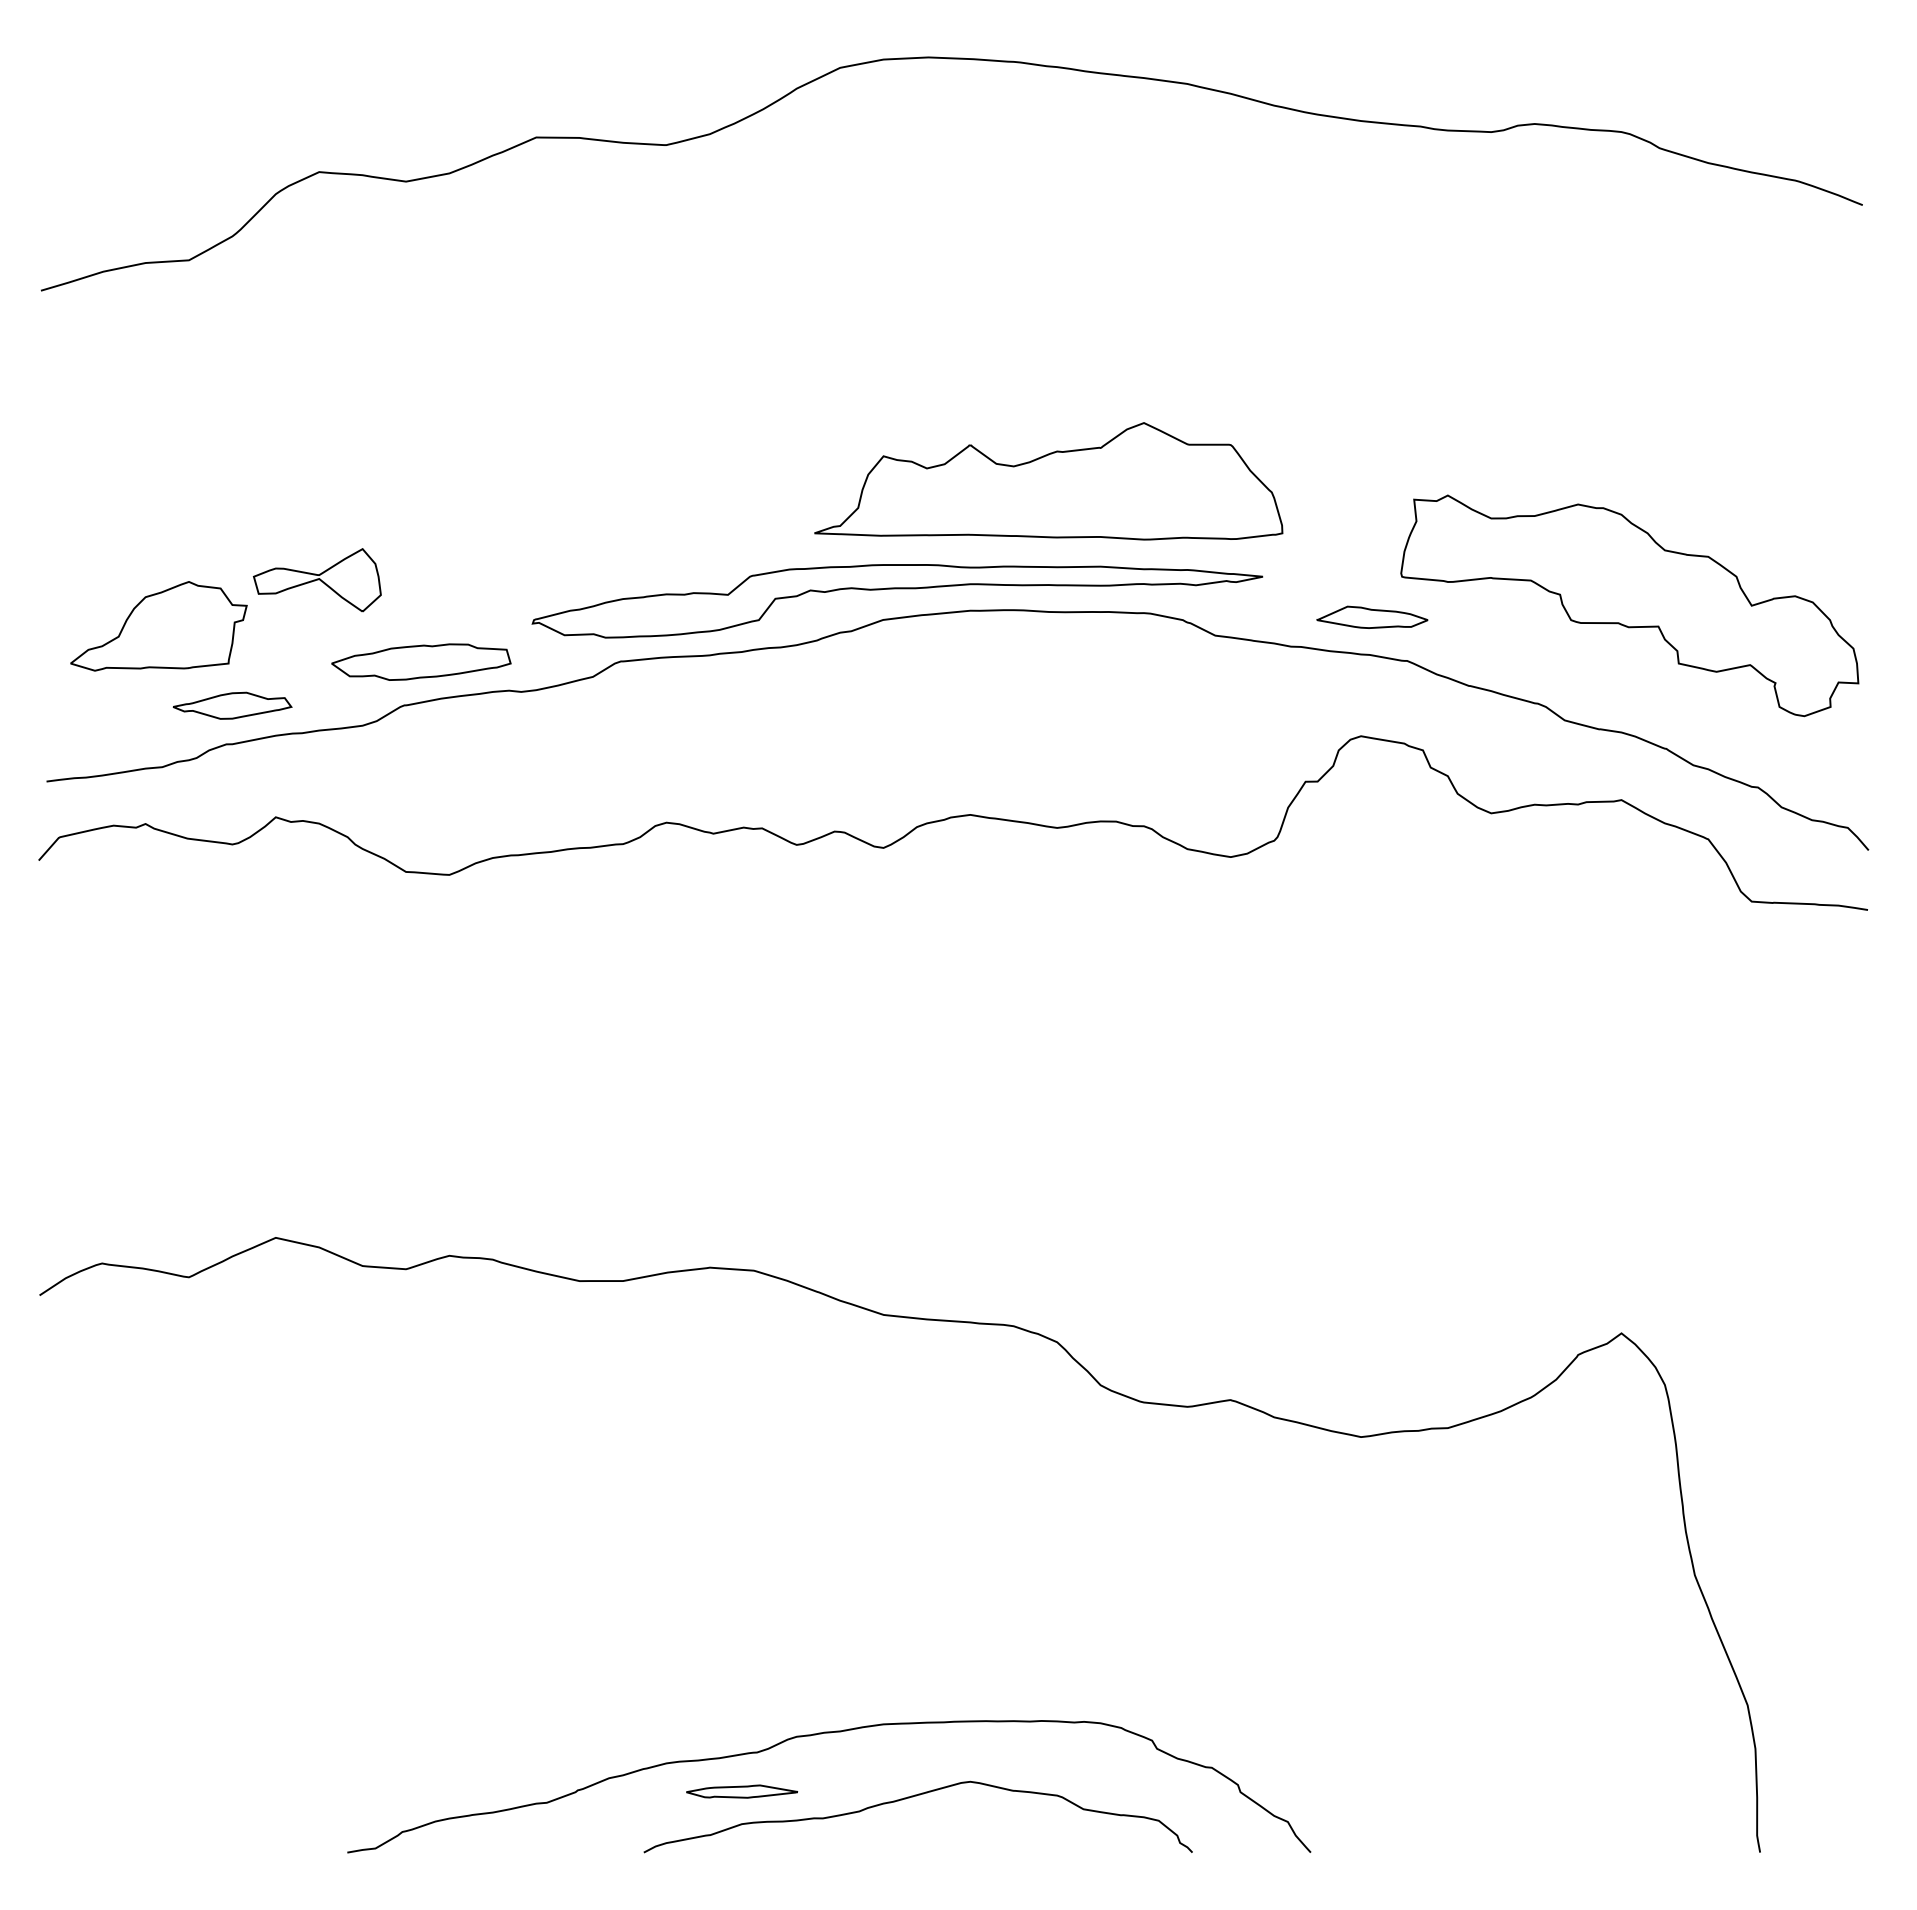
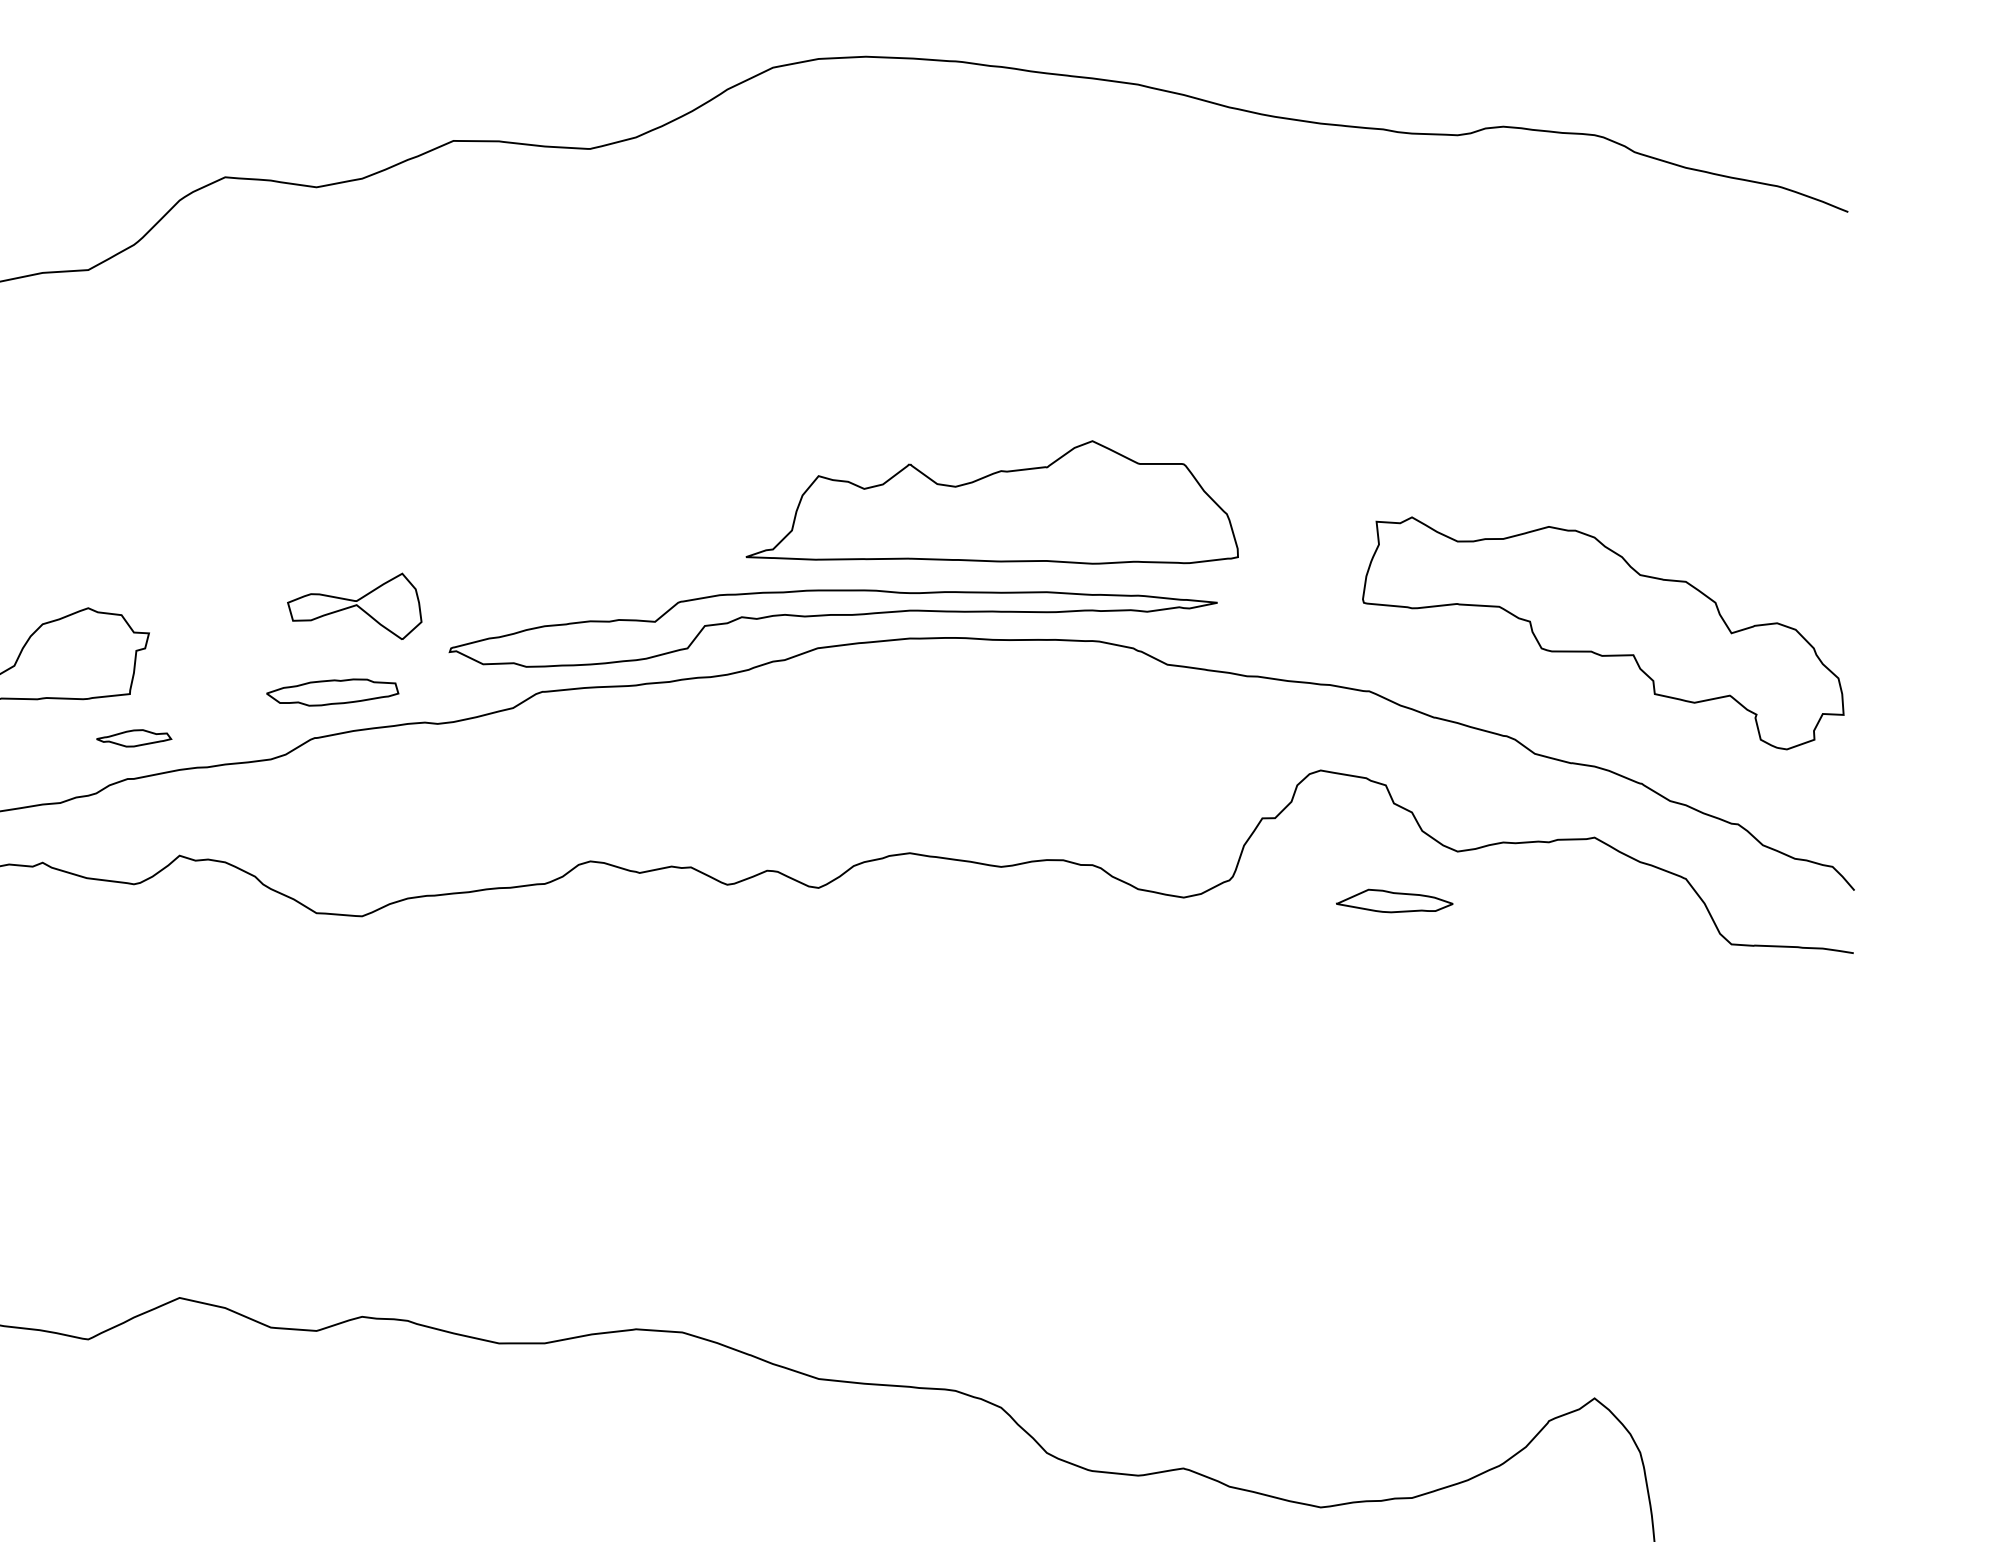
part: (317, 580) -> (354, 606), moved
part: (1372, 616) -> (1394, 900), moved
part: (421, 661) -> (332, 691), size x0.7
part: (232, 705) -> (134, 738), size x0.6

